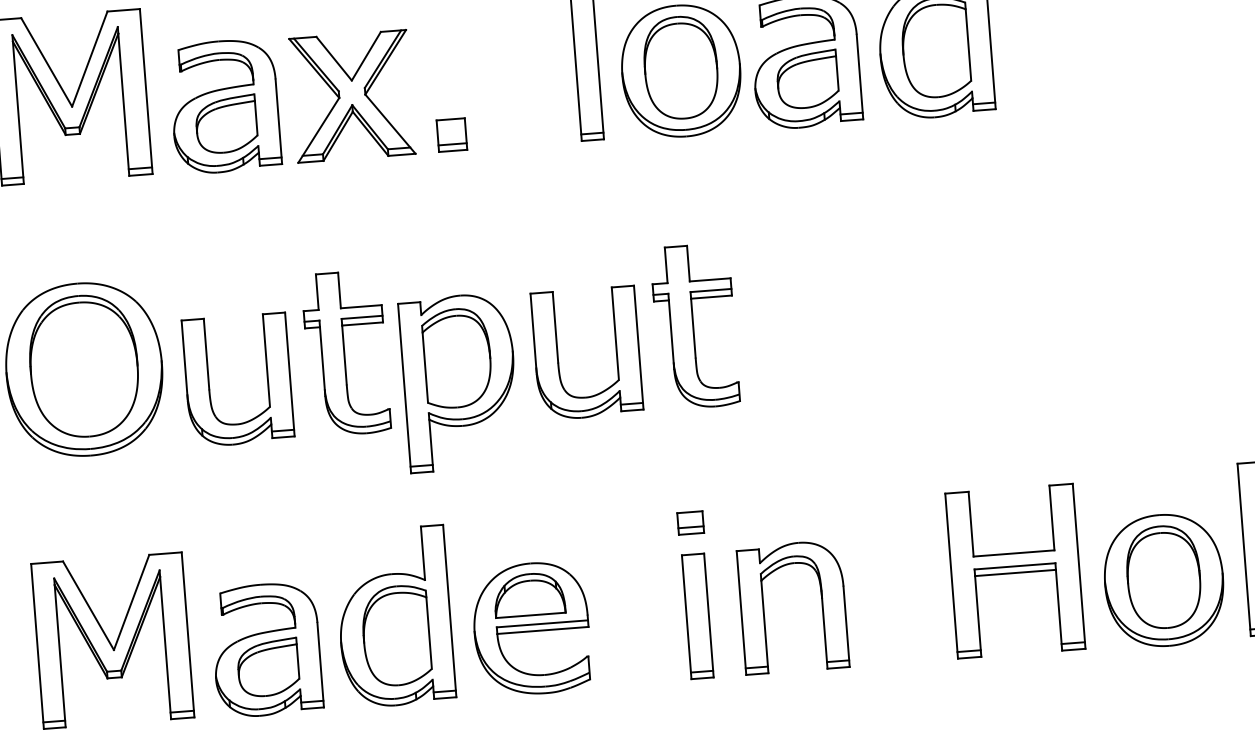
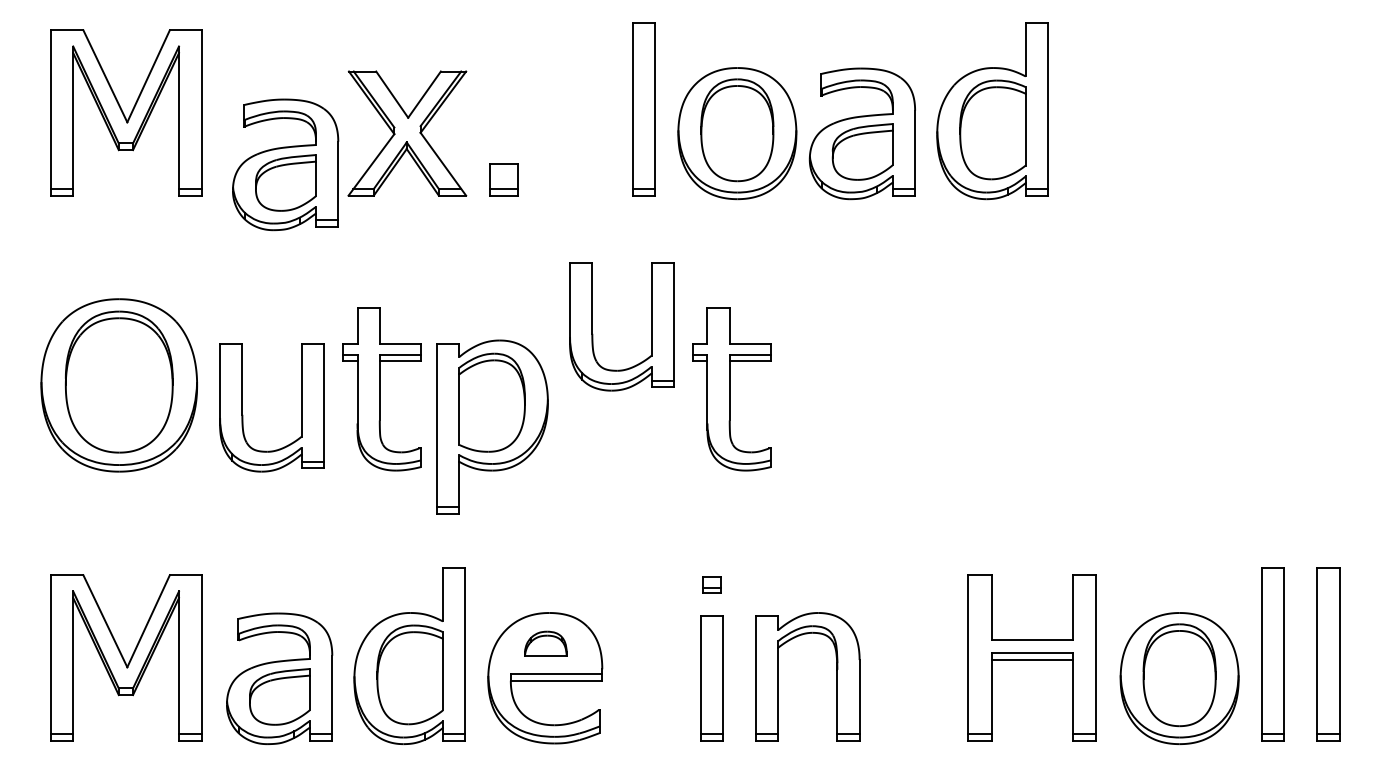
part: (224, 106) -> (285, 164), moved
part: (557, 355) -> (592, 326), moved
part: (691, 522) -> (712, 584), size x0.7
part: (529, 594) -> (545, 643), size x0.6

